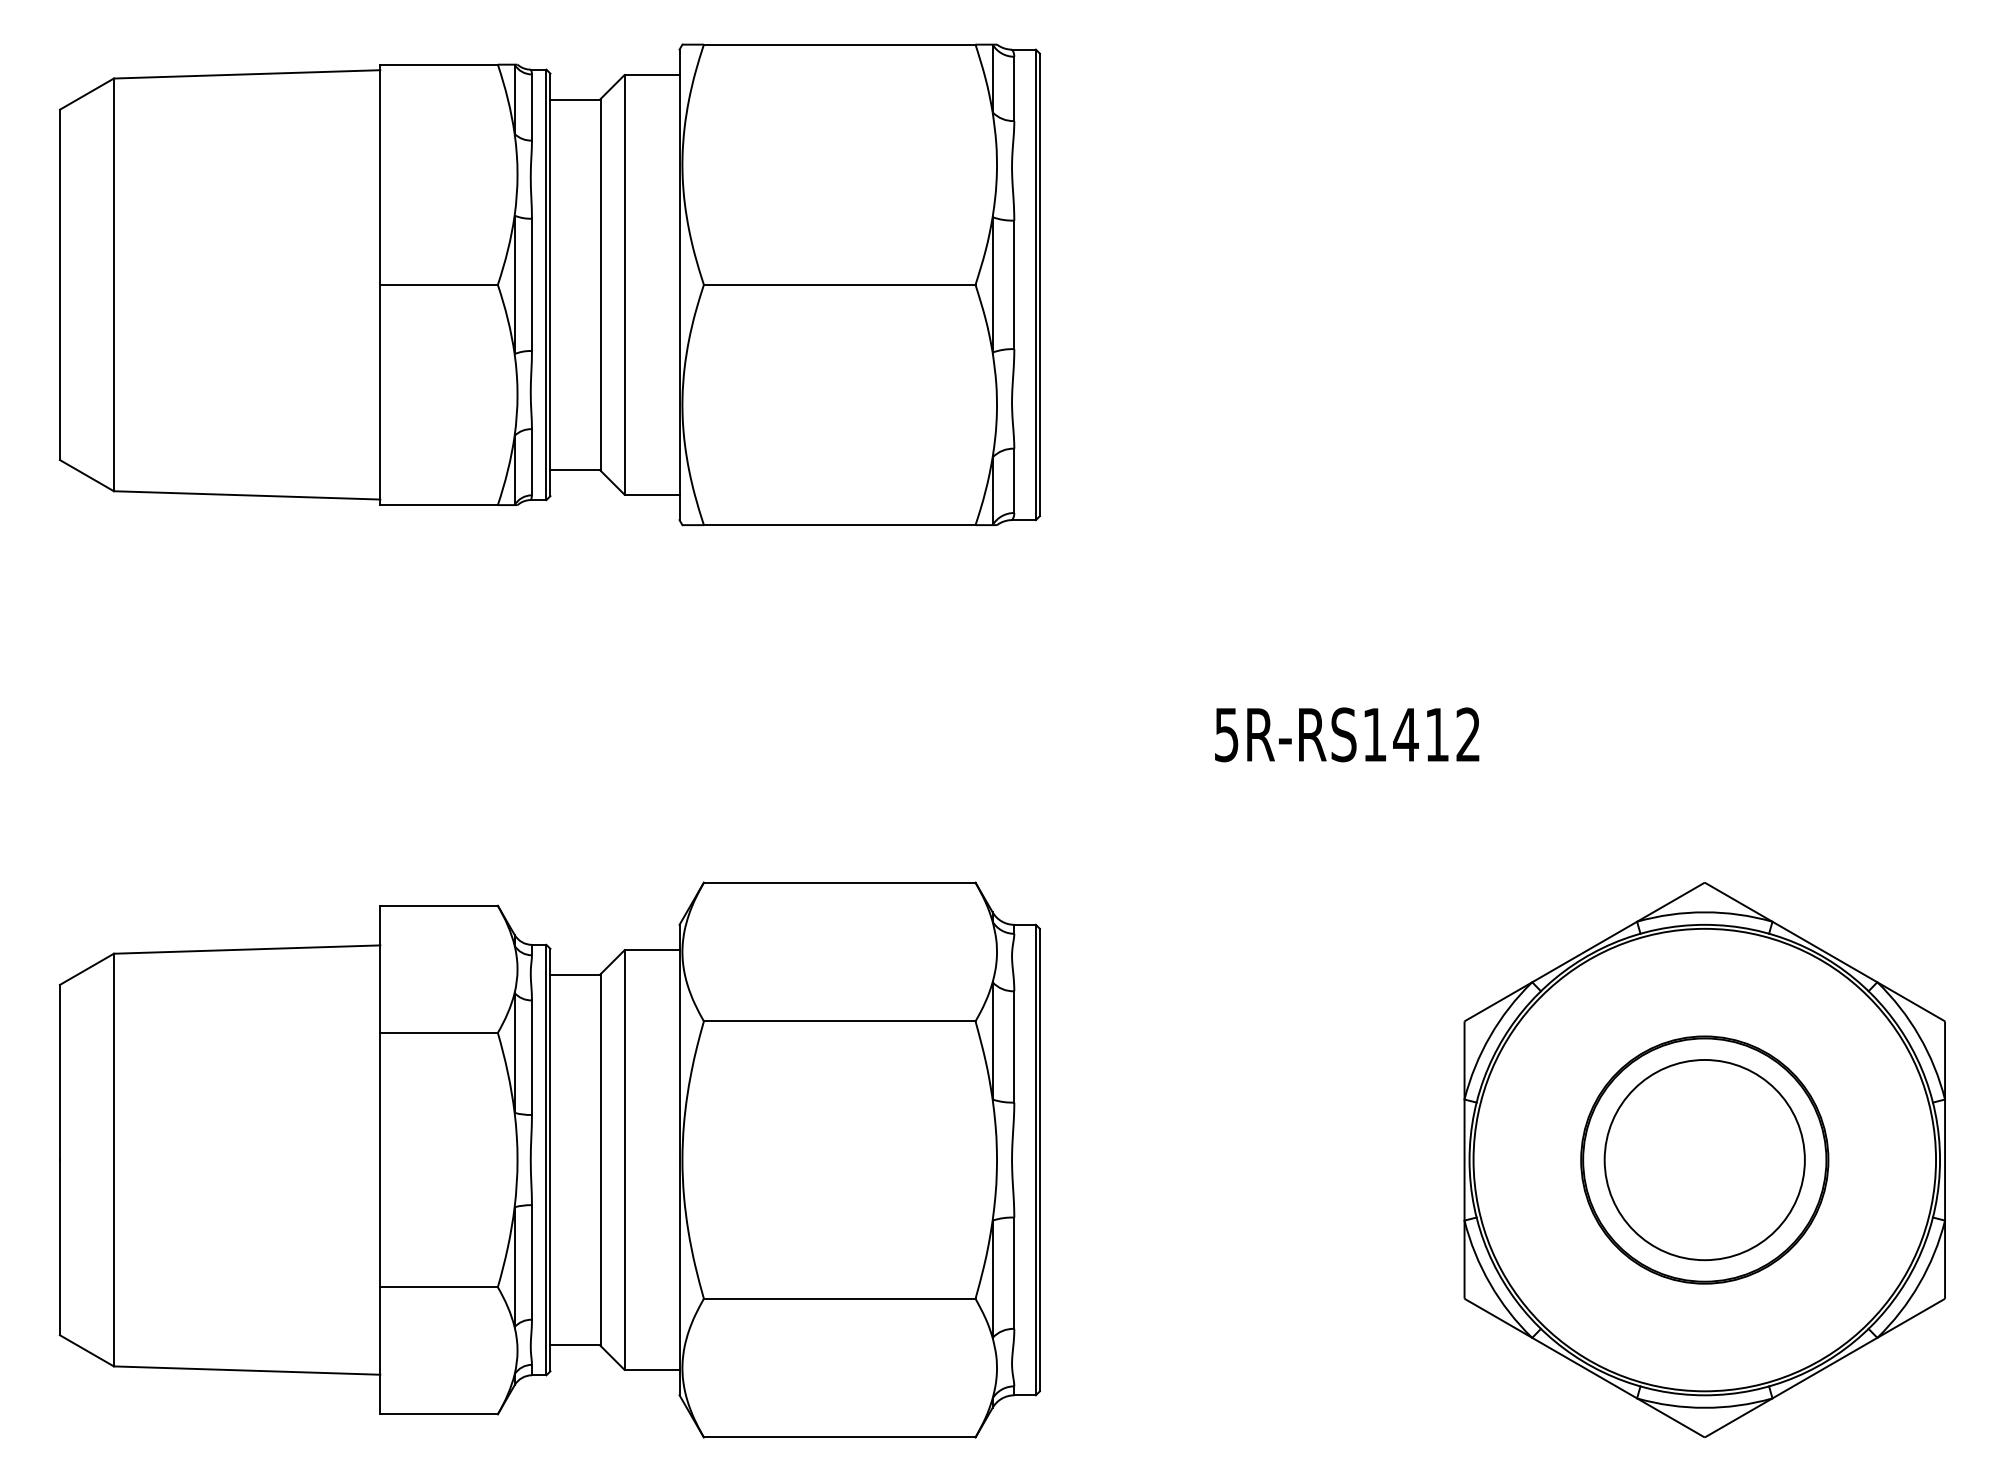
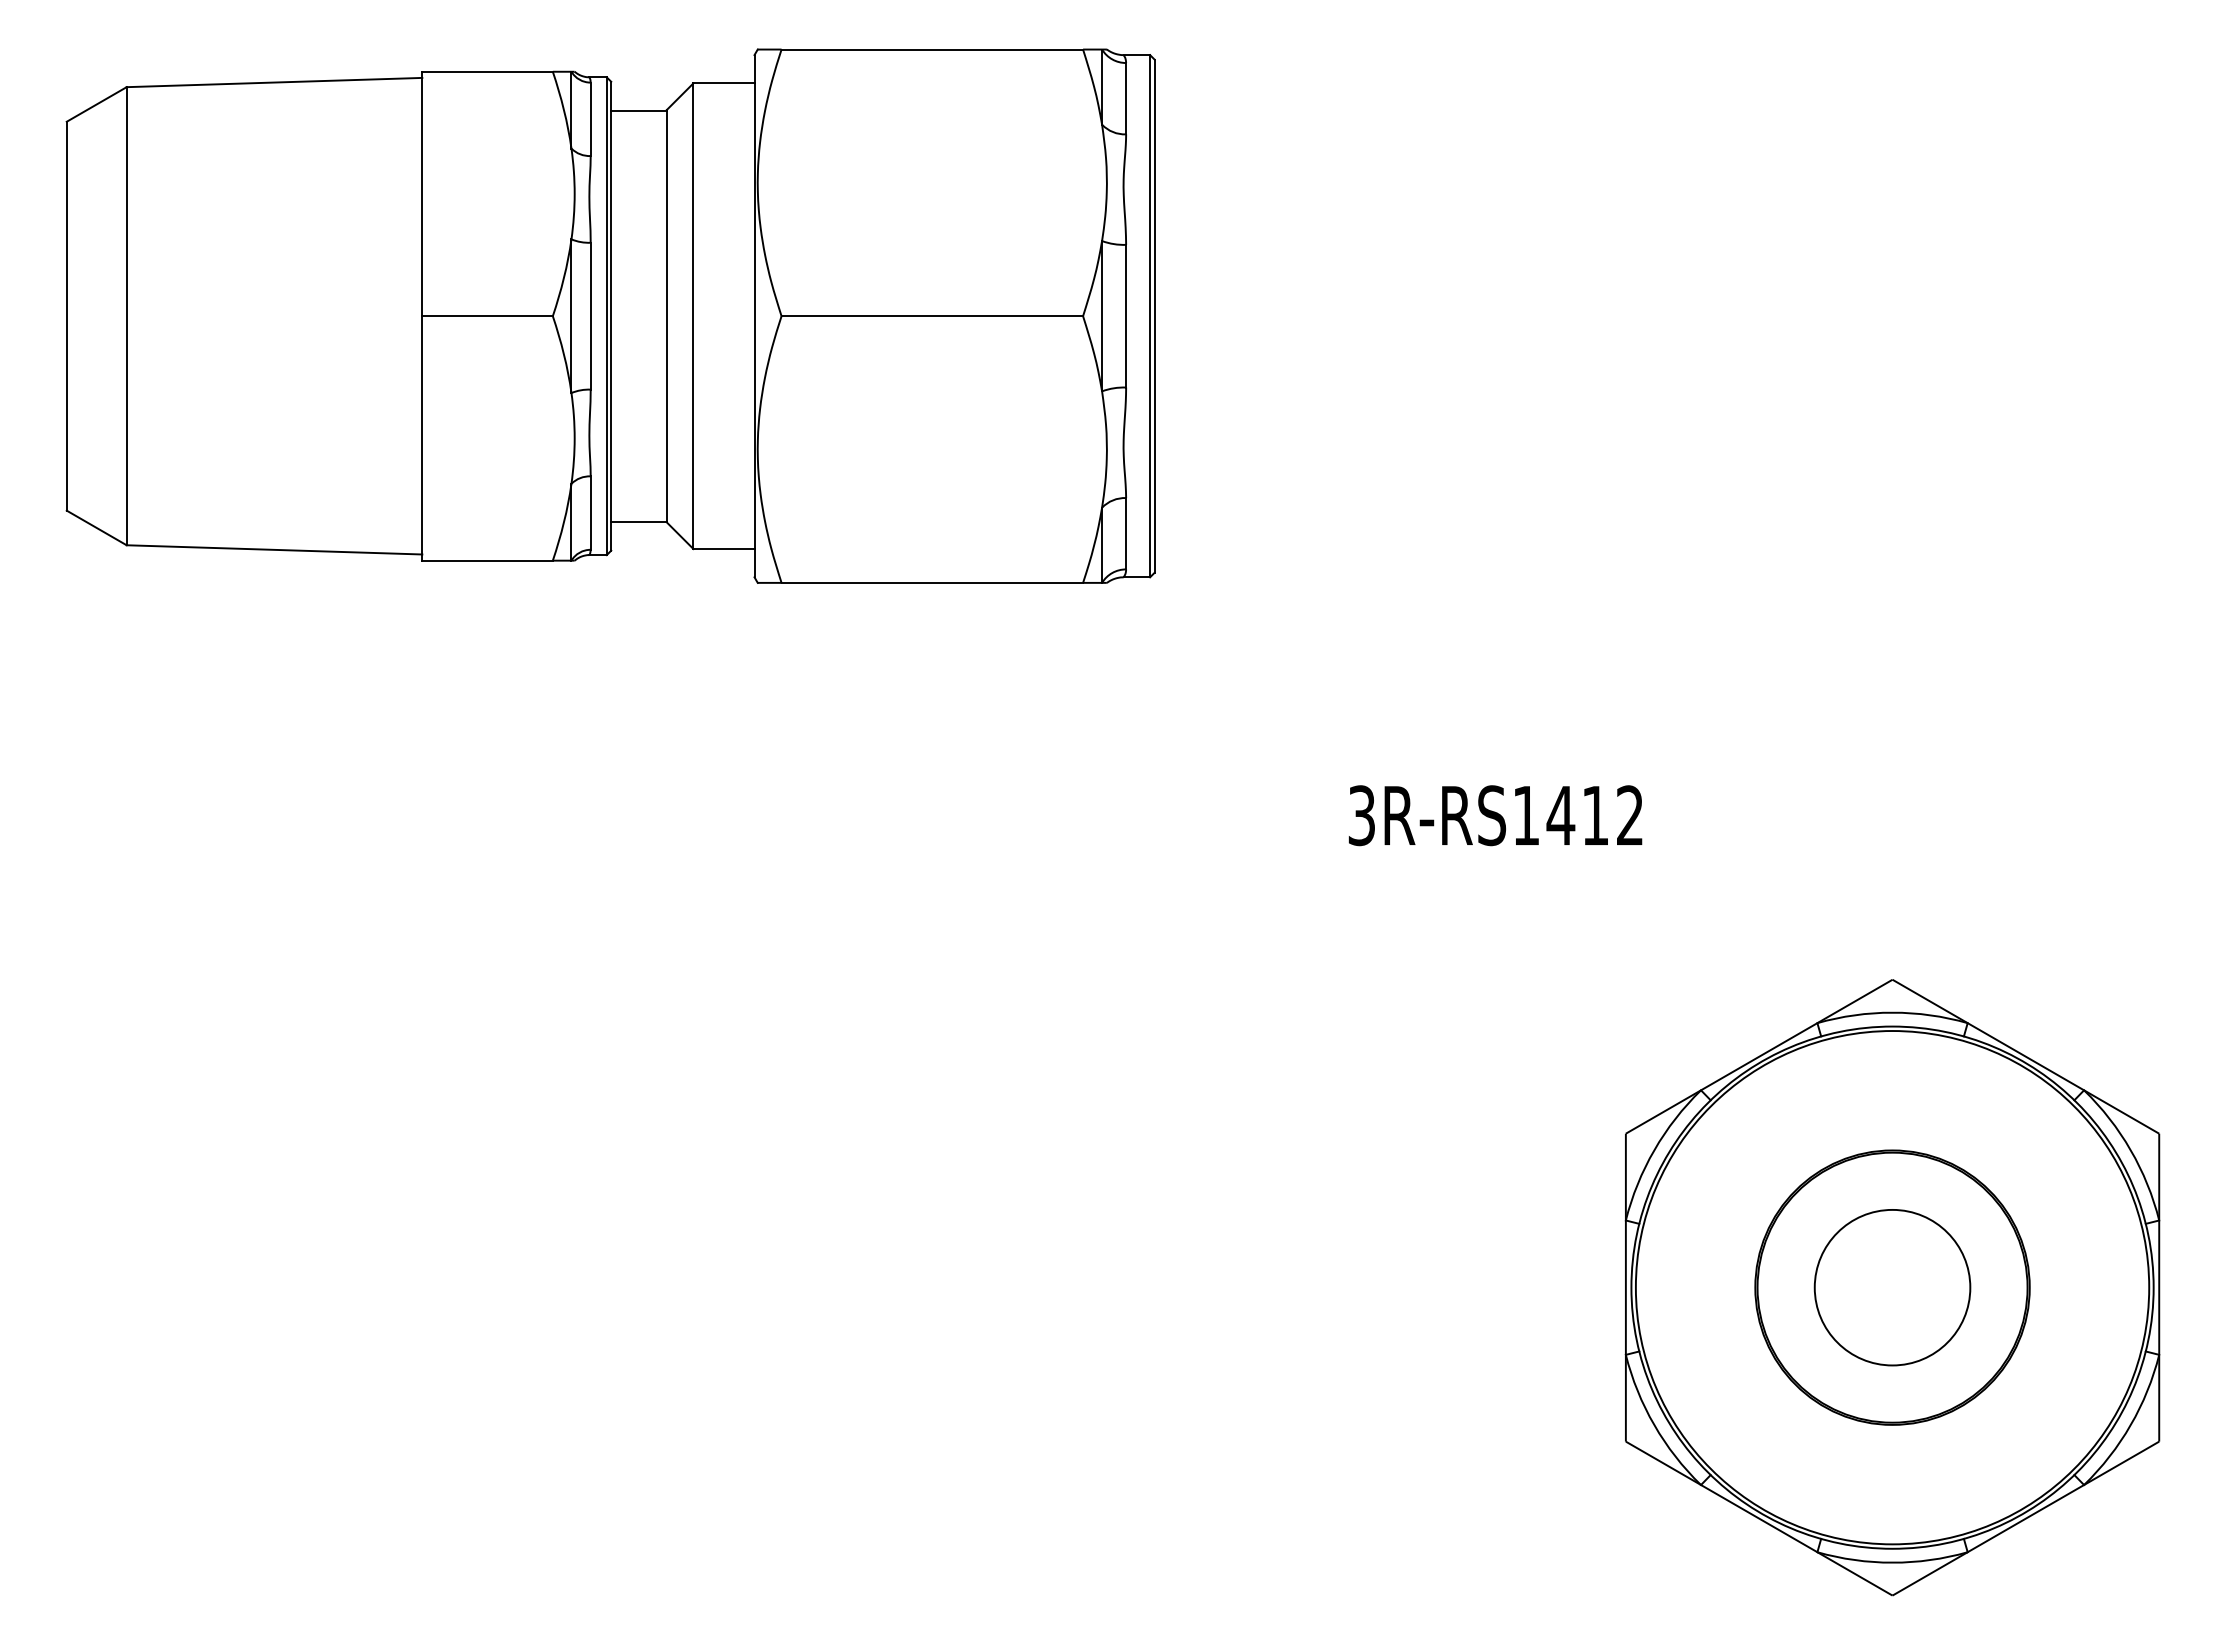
text: (1226, 734) -> (1361, 815), 5R-RS1412 -> 3R-RS1412
part: (549, 1159) -> (610, 1287), removed
circle: (1704, 1159) -> (1892, 1287), size x0.7

